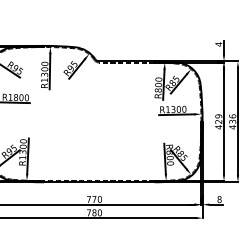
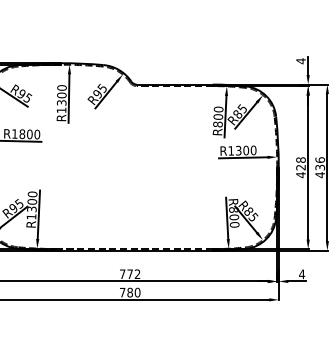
text: (218, 115) -> (300, 159), 429 -> 428
text: (99, 199) -> (137, 274), 770 -> 772
text: (219, 199) -> (302, 274), 8 -> 4

